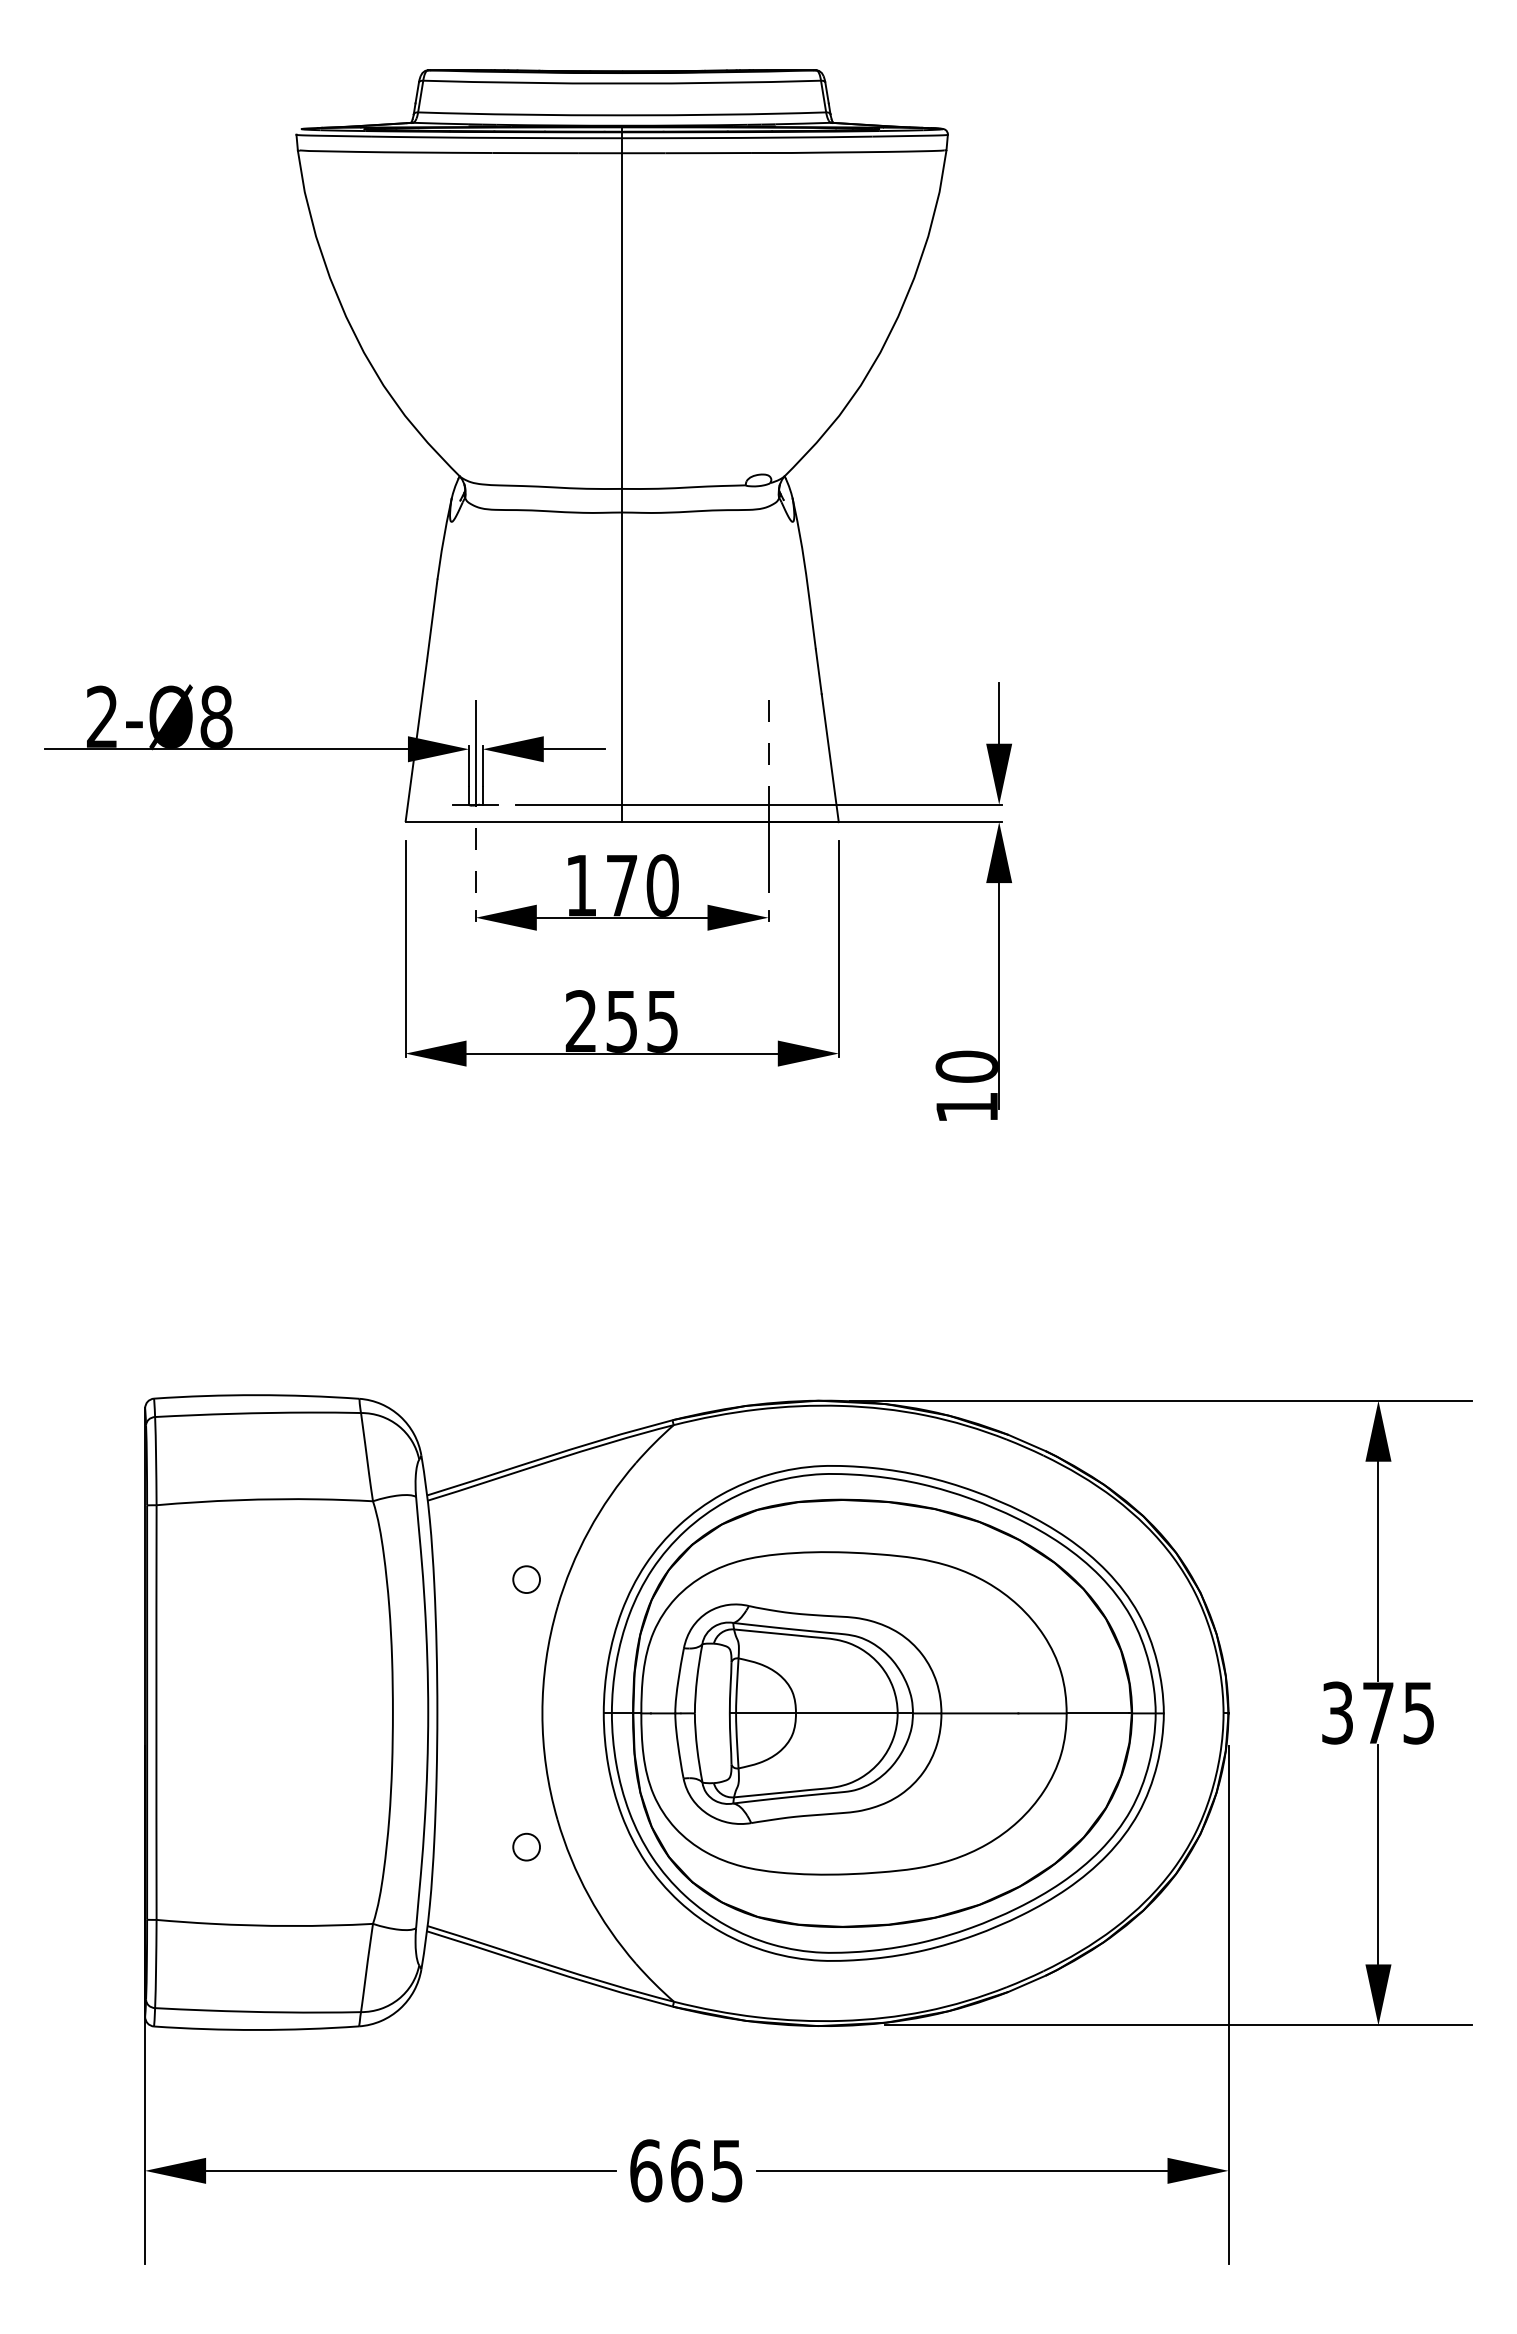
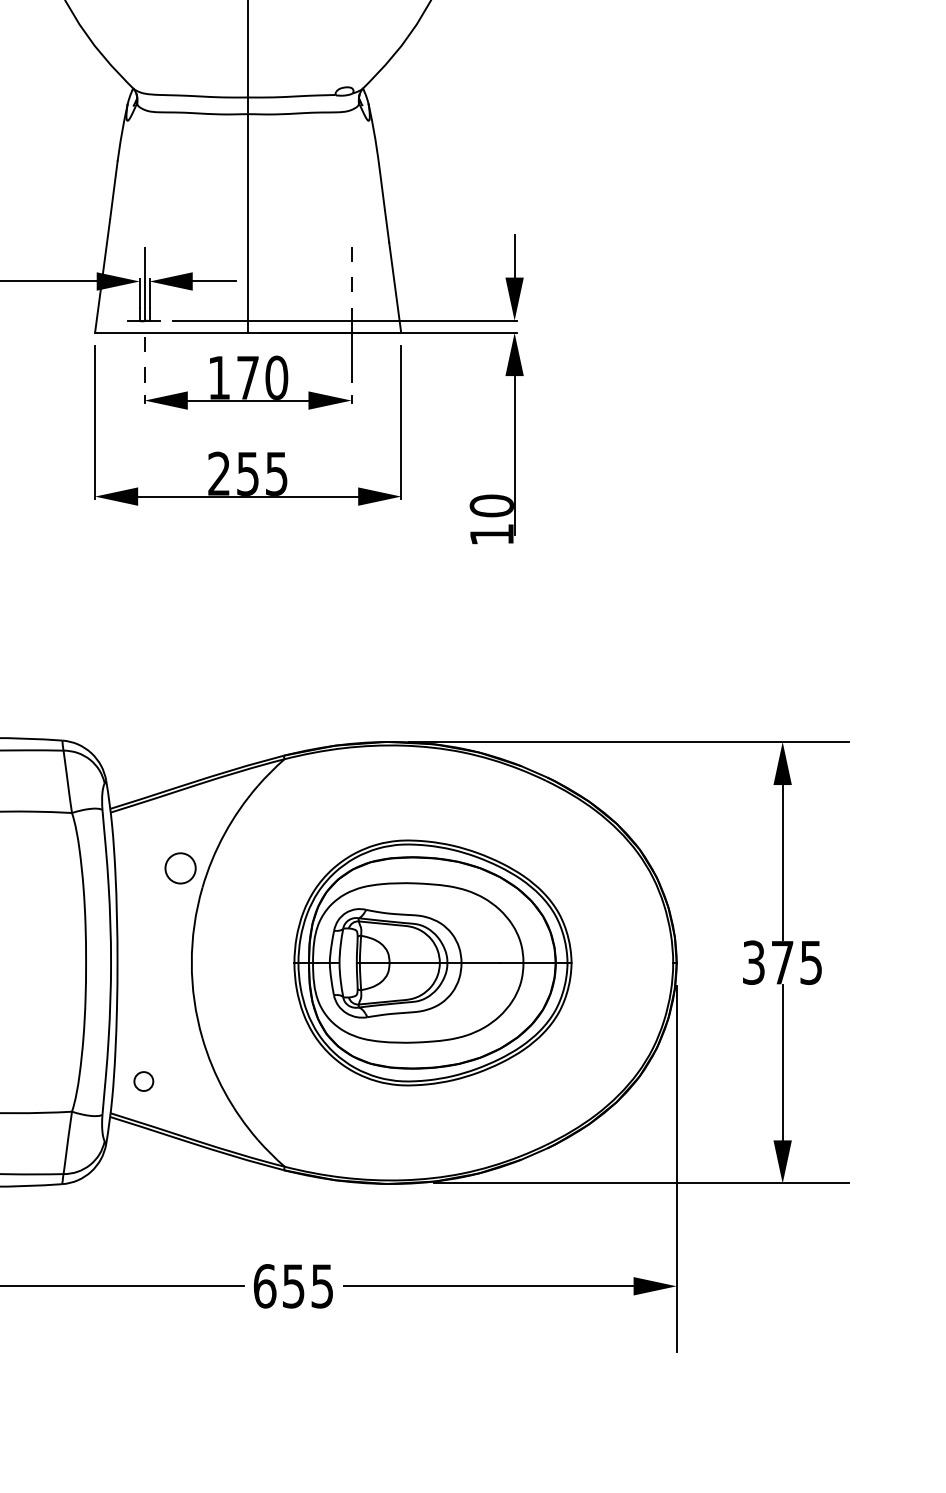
circle: (526, 1579) -> (180, 868), size x1.6
part: (883, 1713) -> (432, 963), size x0.7
circle: (526, 1846) -> (143, 1081), moved
text: (687, 2170) -> (294, 1286), 665 -> 655

